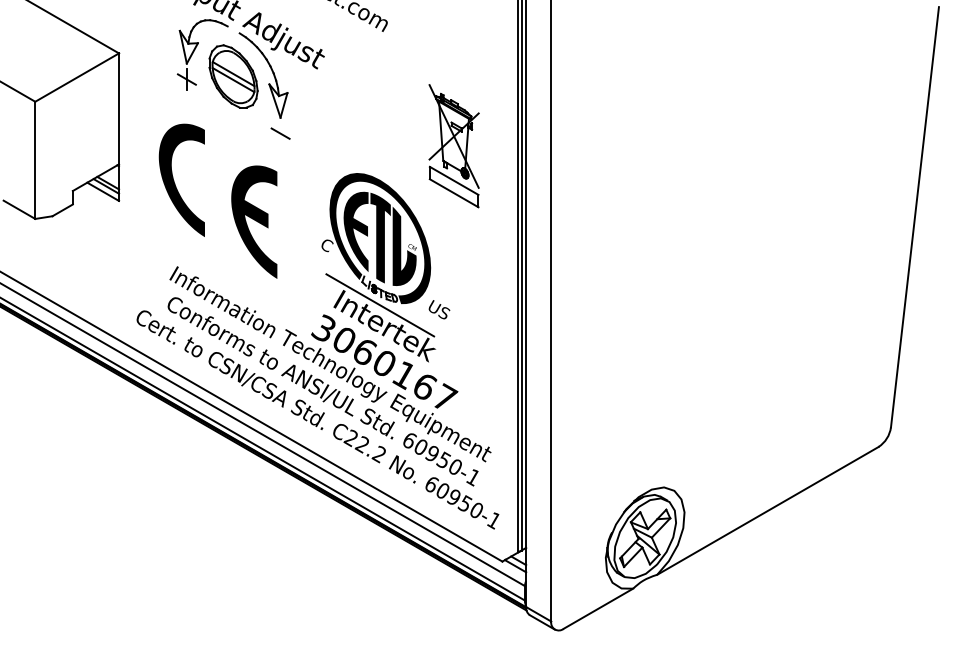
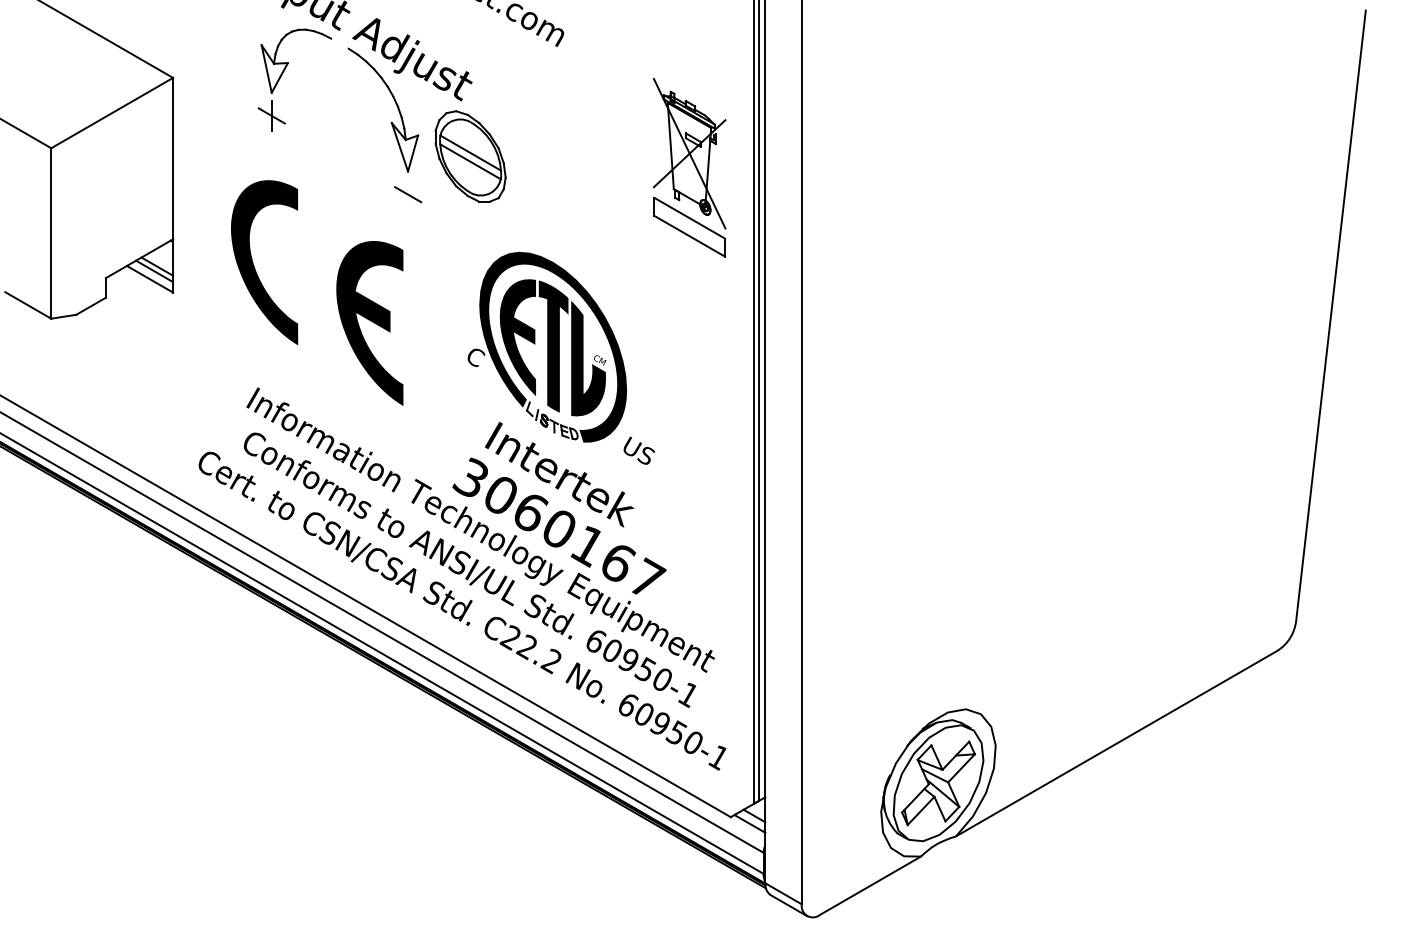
part: (233, 76) -> (470, 156), moved
part: (453, 146) -> (688, 168), moved
line: (380, 305) -> (553, 444), removed

